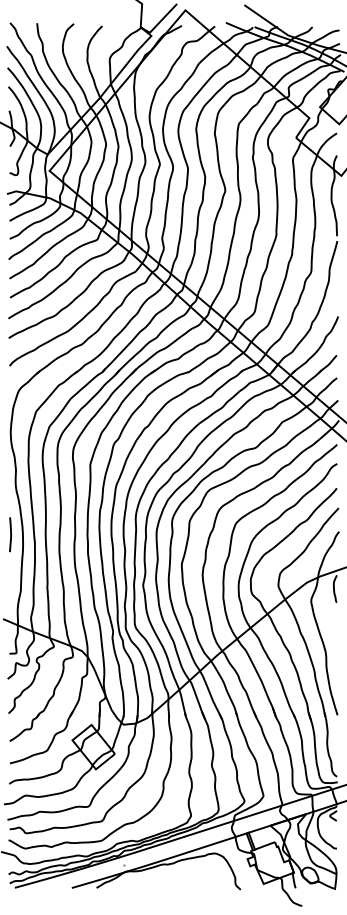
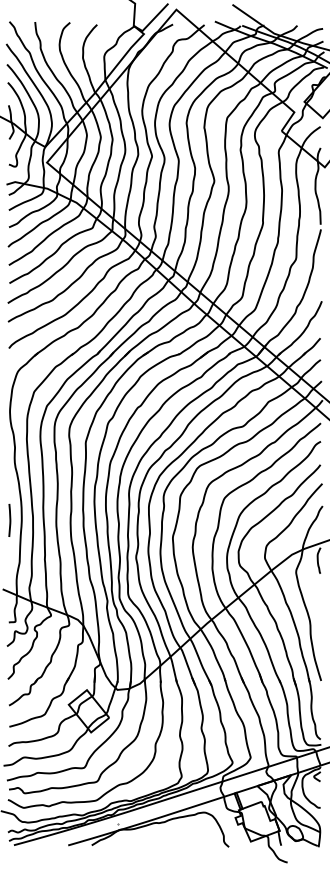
line: (10, 534) -> (9, 520), moved

